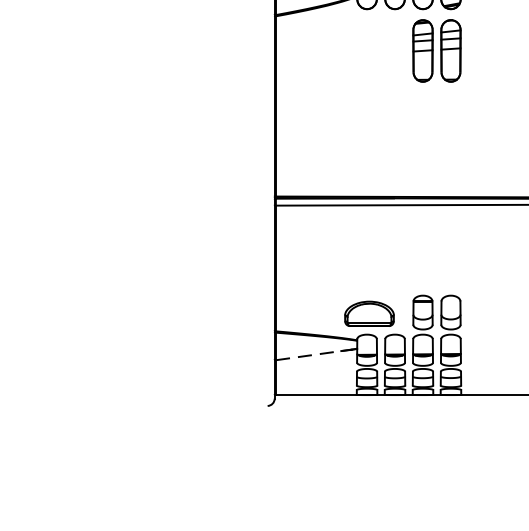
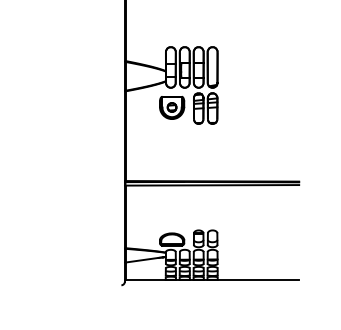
part: (370, 48) -> (172, 107), added
line: (314, 354) -> (144, 259), dashed -> solid

